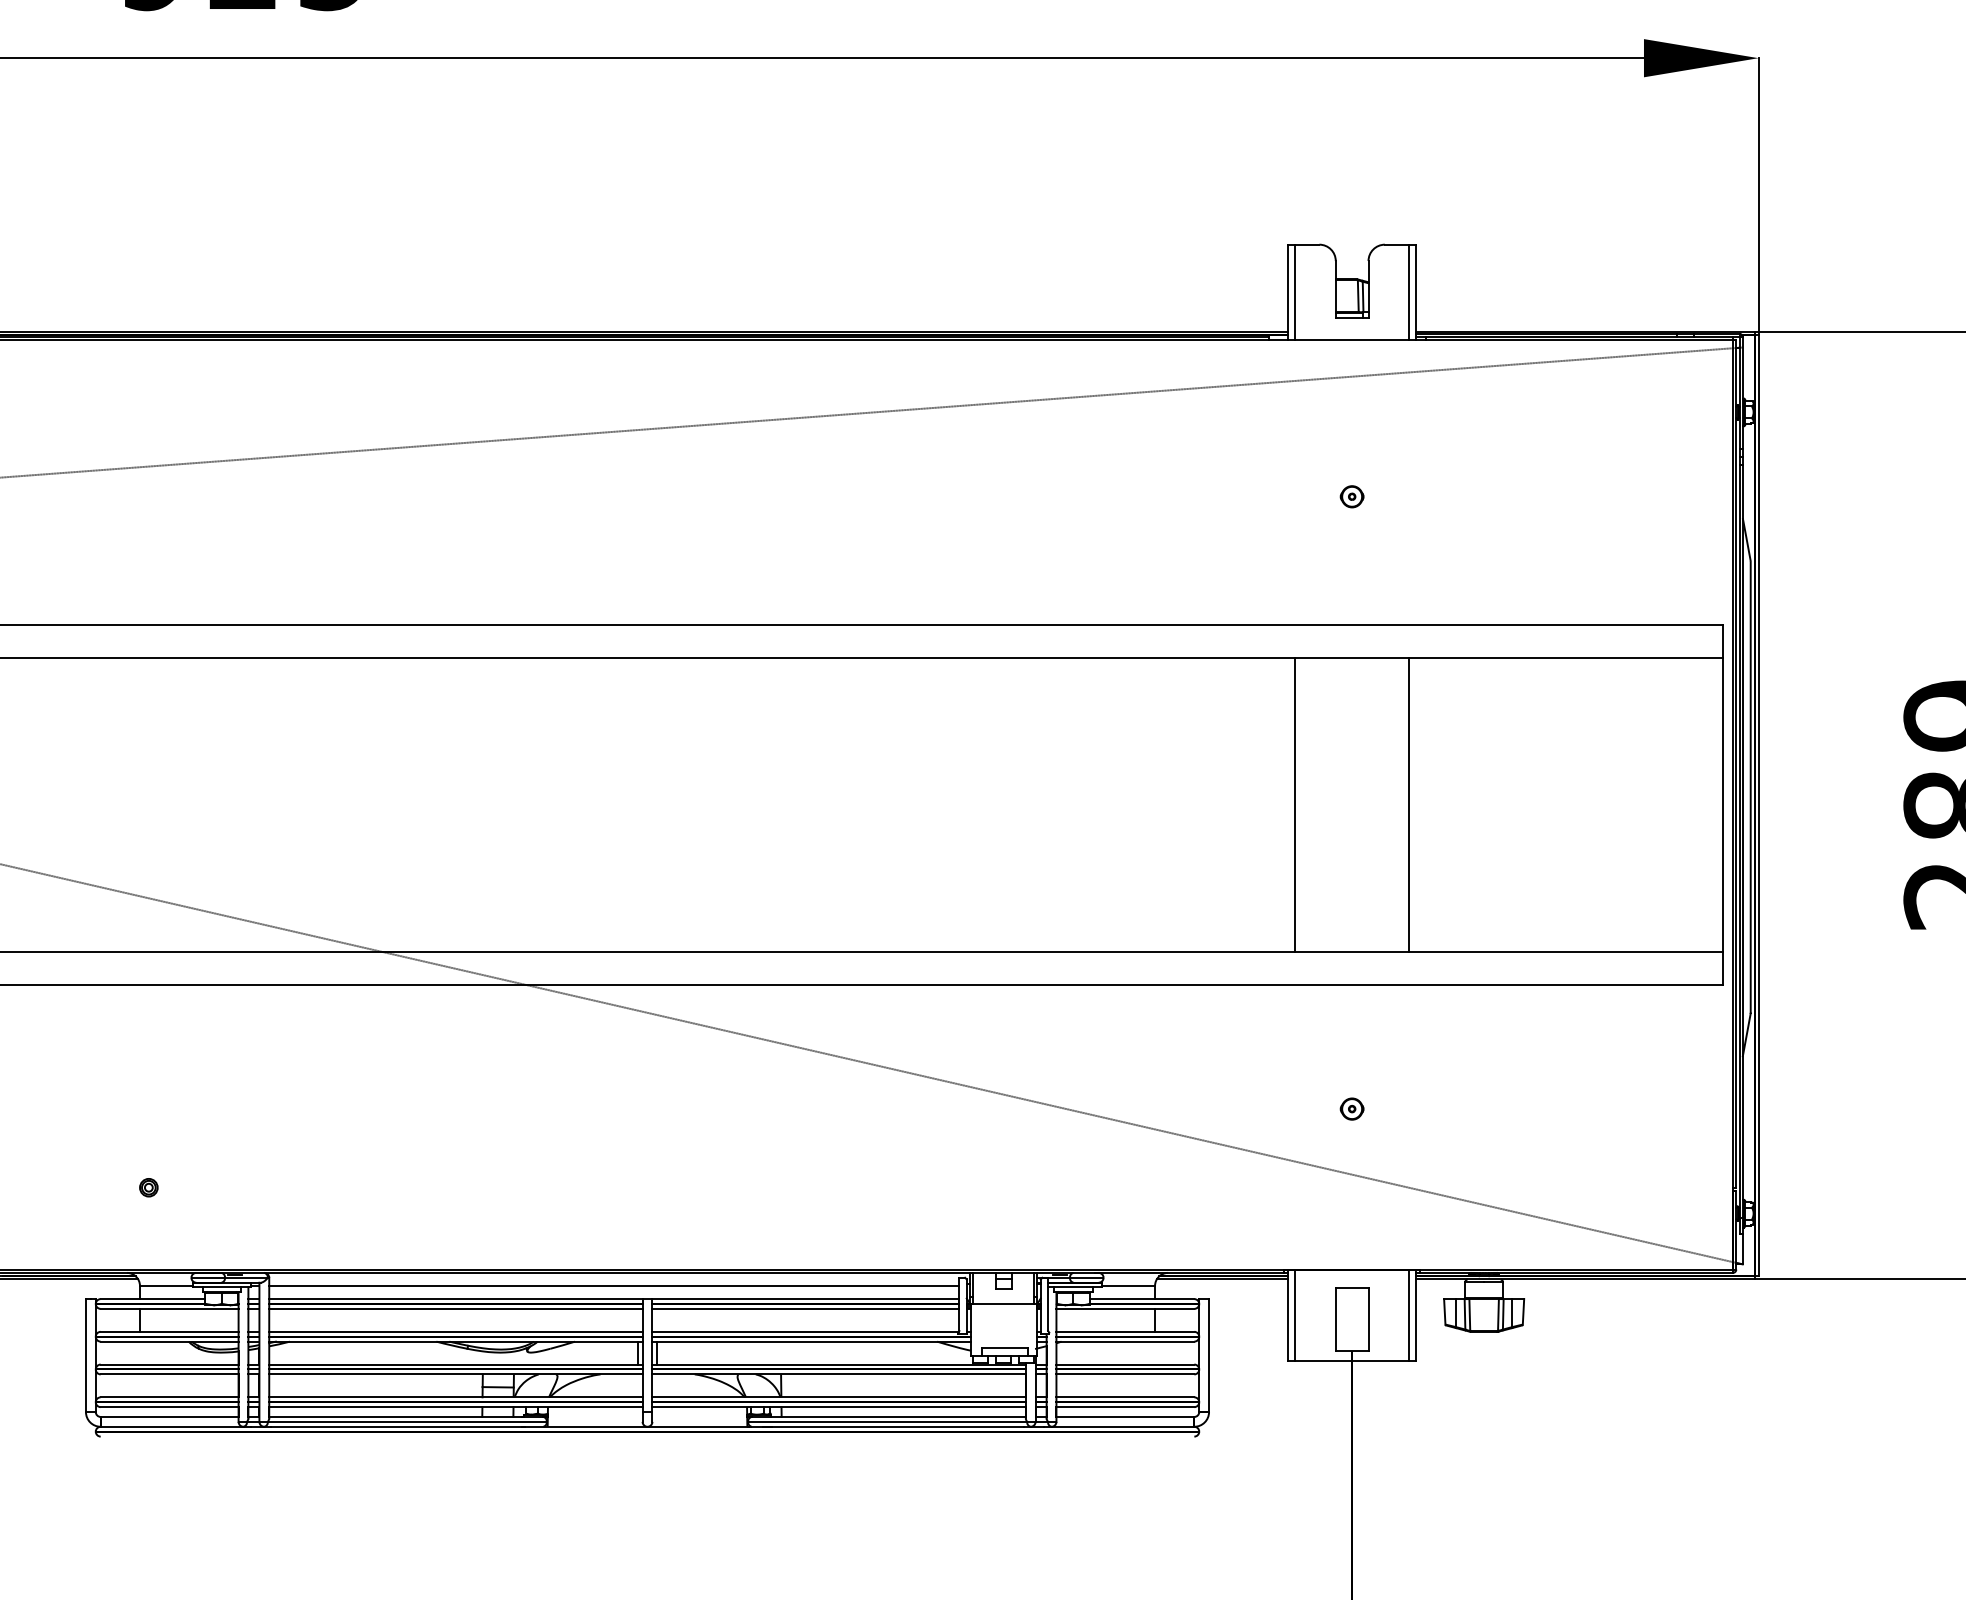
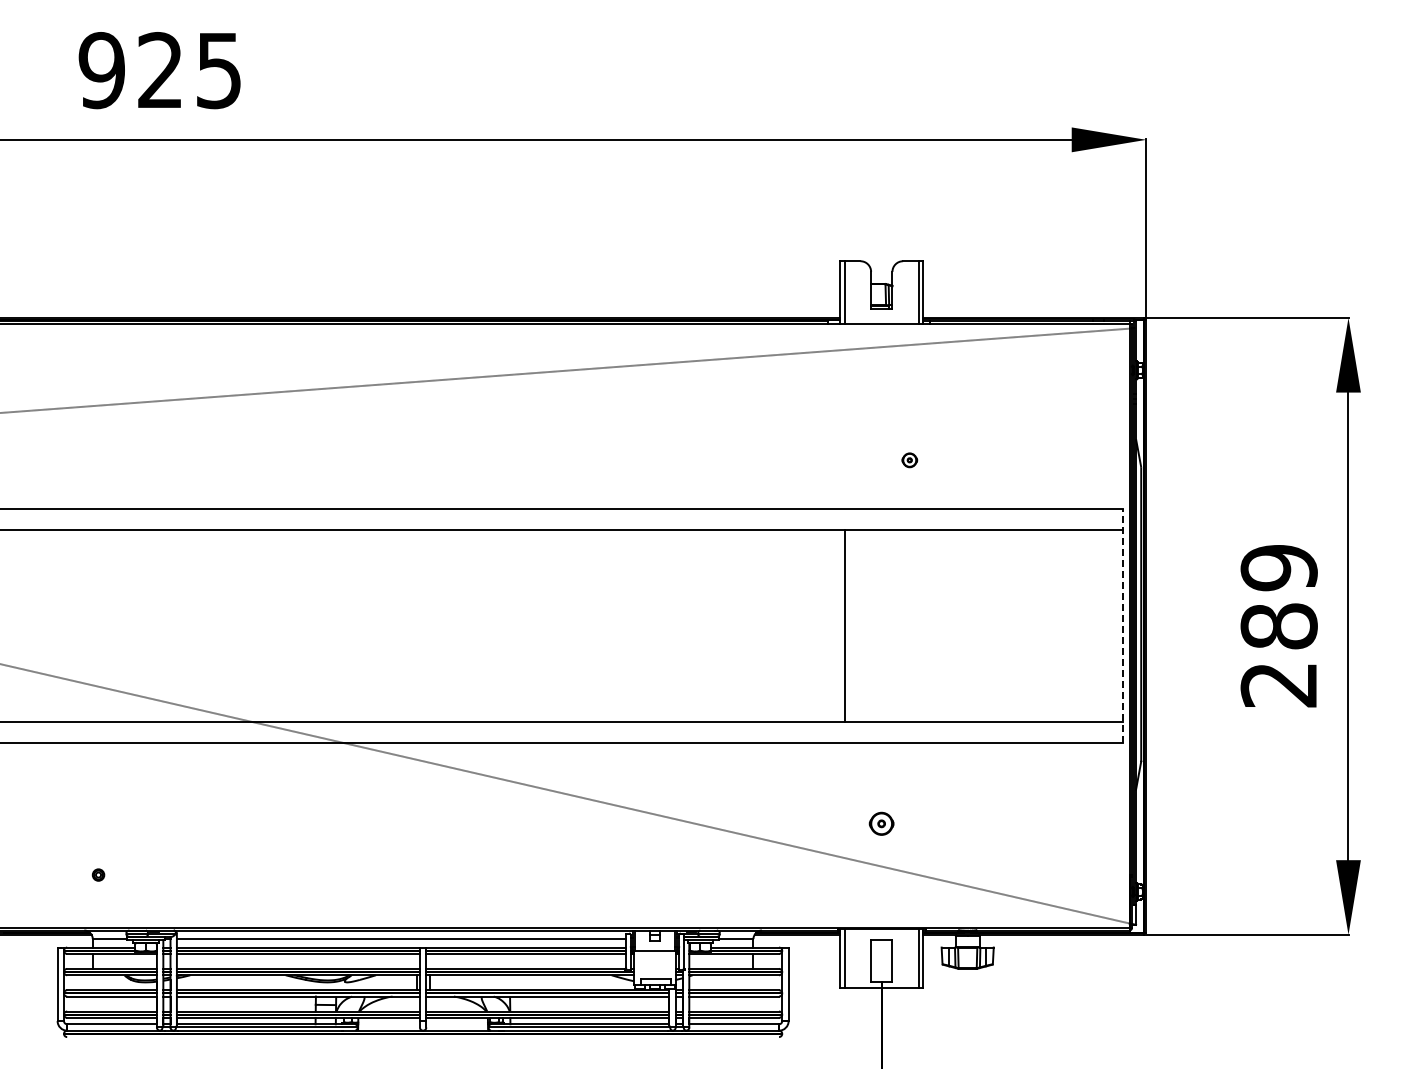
part: (1351, 497) -> (909, 460), moved
line: (1410, 804) -> (919, 625), removed
line: (1723, 804) -> (1123, 625), solid -> dashed
part: (1351, 1108) -> (881, 823), size x1.6

